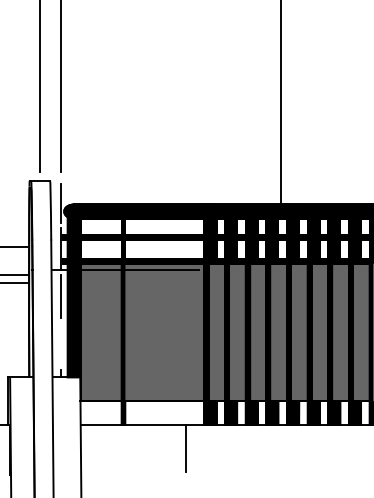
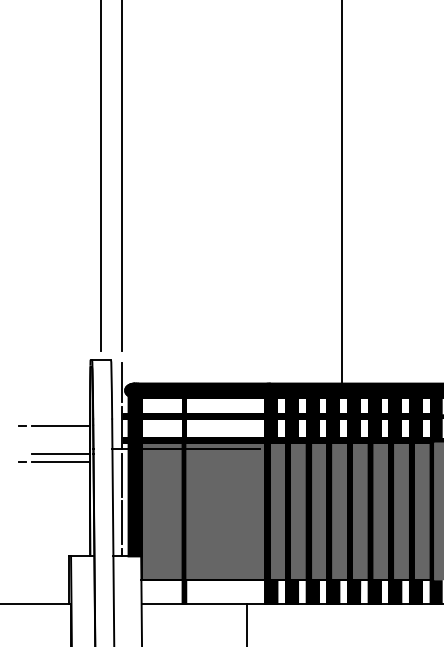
line: (61, 343) -> (122, 522), added

